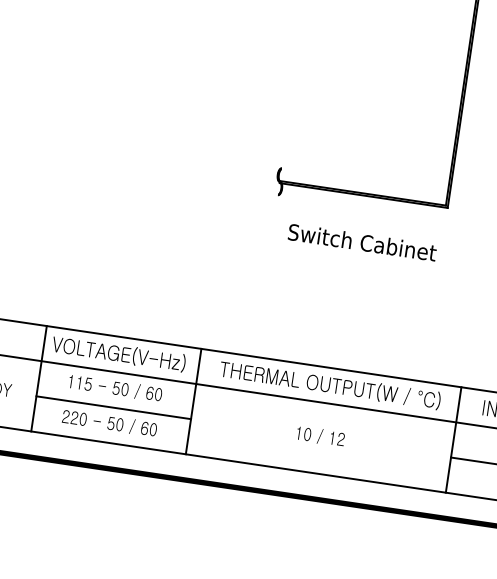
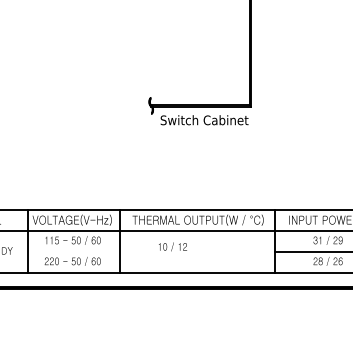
text: (362, 242) -> (204, 120), moved
line: (113, 406) -> (73, 251), removed
text: (320, 435) -> (172, 246), moved

